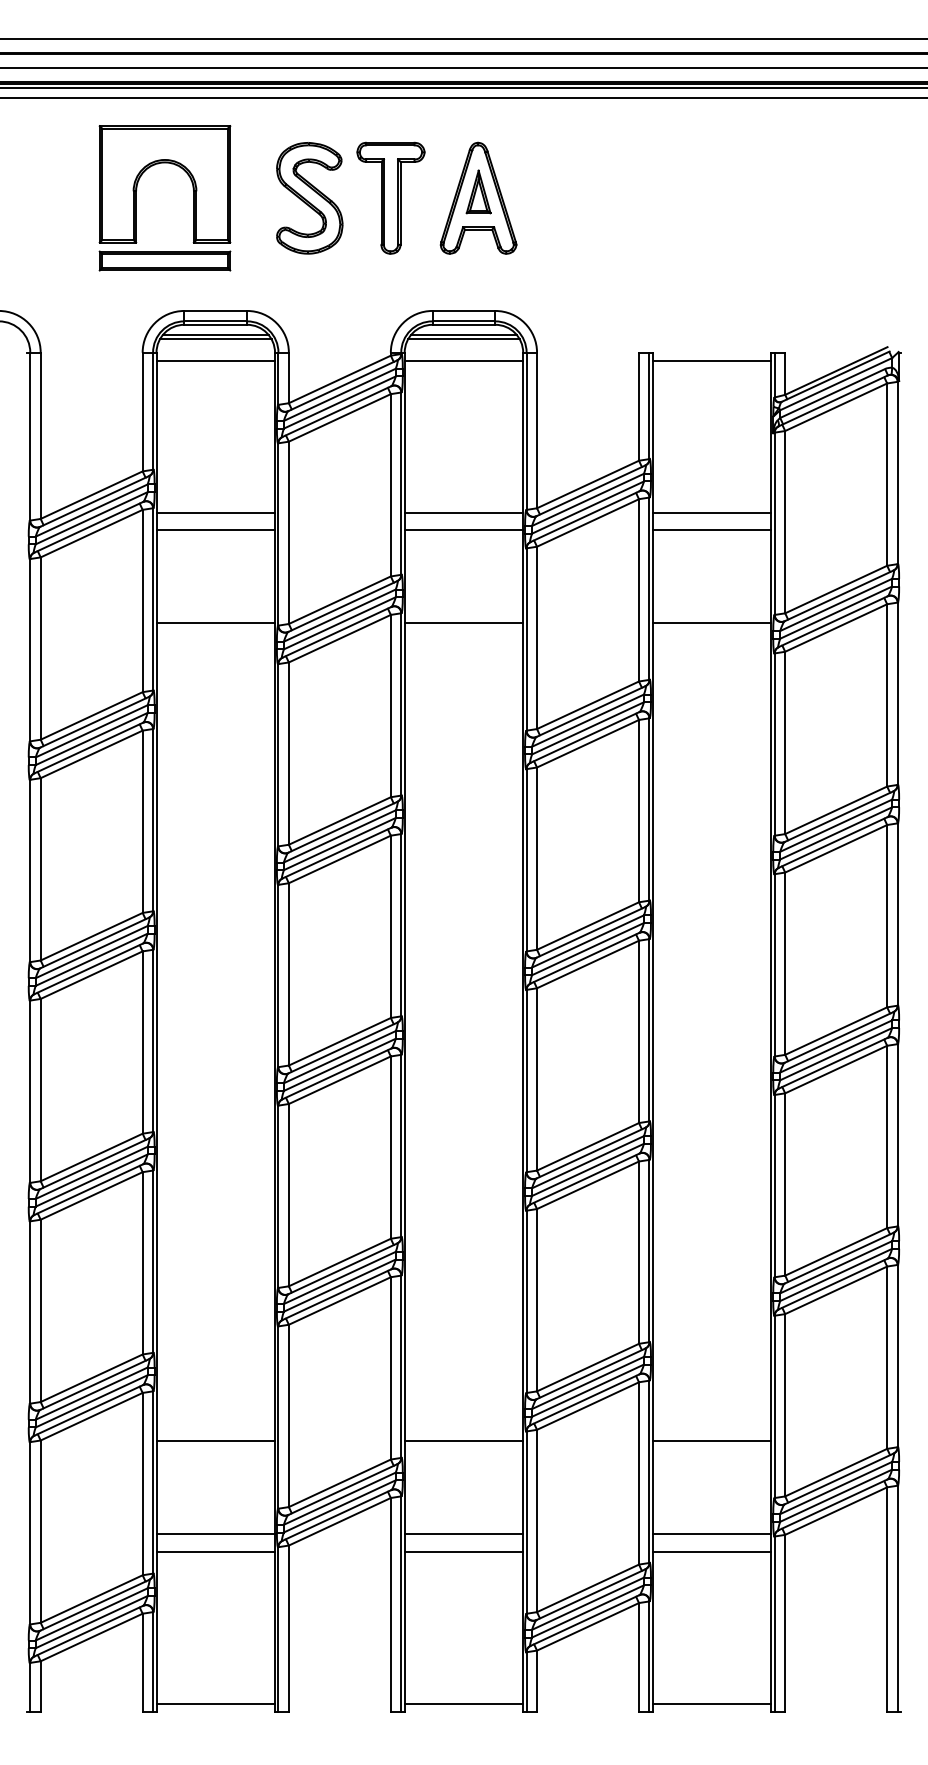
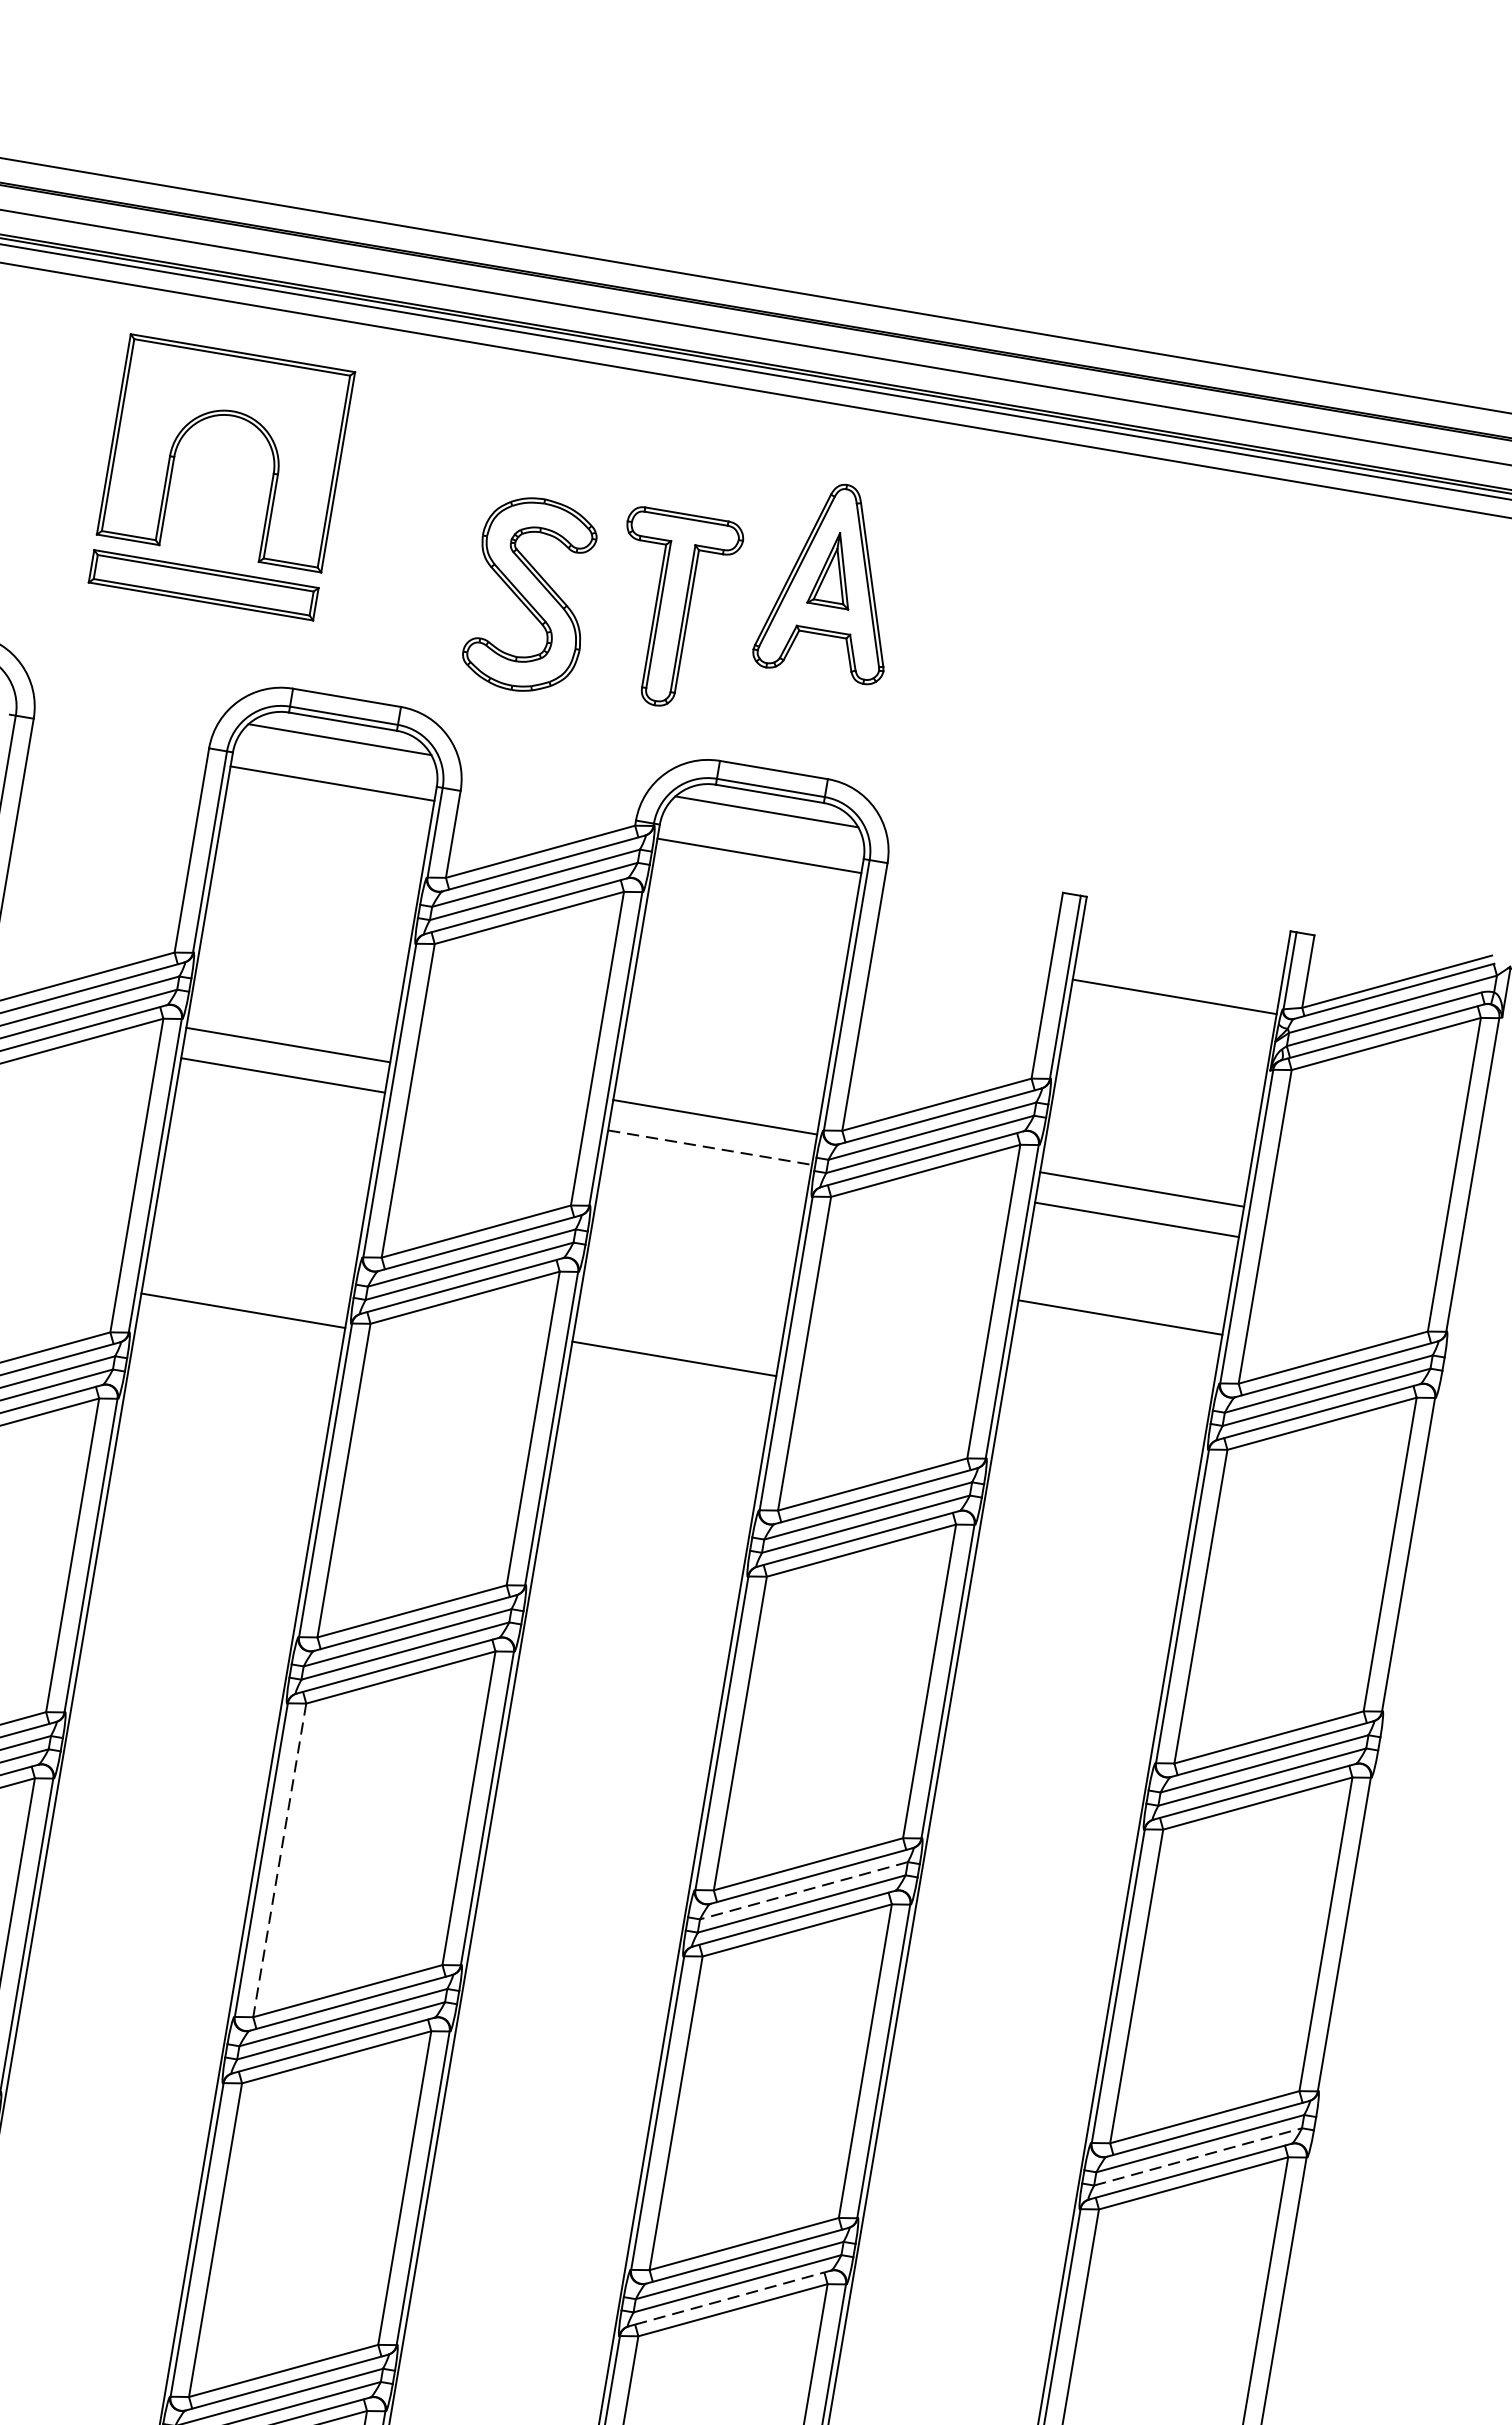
part: (390, 197) -> (671, 608), moved
part: (136, 198) -> (172, 469), moved
part: (309, 198) -> (530, 595), moved
line: (215, 339) -> (338, 746), removed
line: (463, 339) -> (764, 819), removed
line: (711, 360) -> (1173, 996), moved
line: (464, 530) -> (711, 1147), solid -> dashed
line: (215, 623) -> (242, 1311), moved
line: (463, 623) -> (673, 1359), moved
line: (711, 623) -> (1119, 1317), moved
line: (588, 941) -> (804, 1890), solid -> dashed
line: (288, 974) -> (279, 1860), solid -> dashed
line: (836, 1054) -> (1198, 2157), solid -> dashed
line: (585, 1178) -> (730, 2297), solid -> dashed

